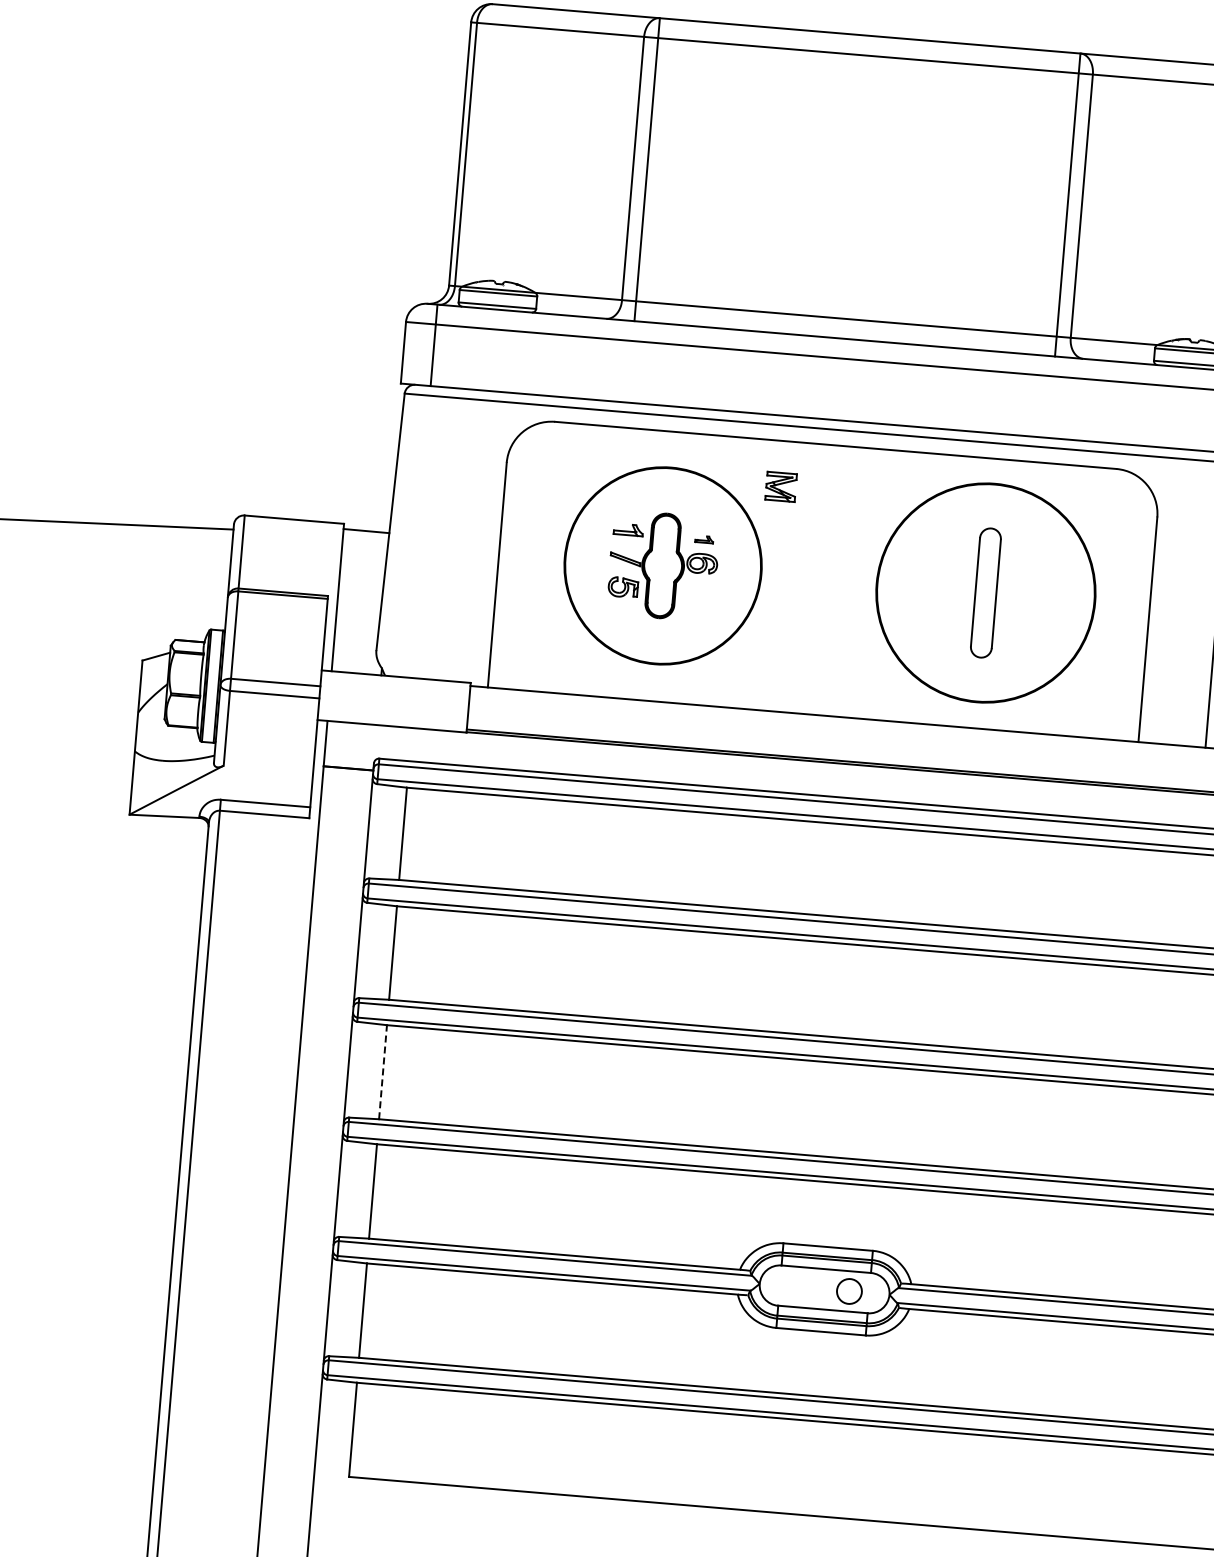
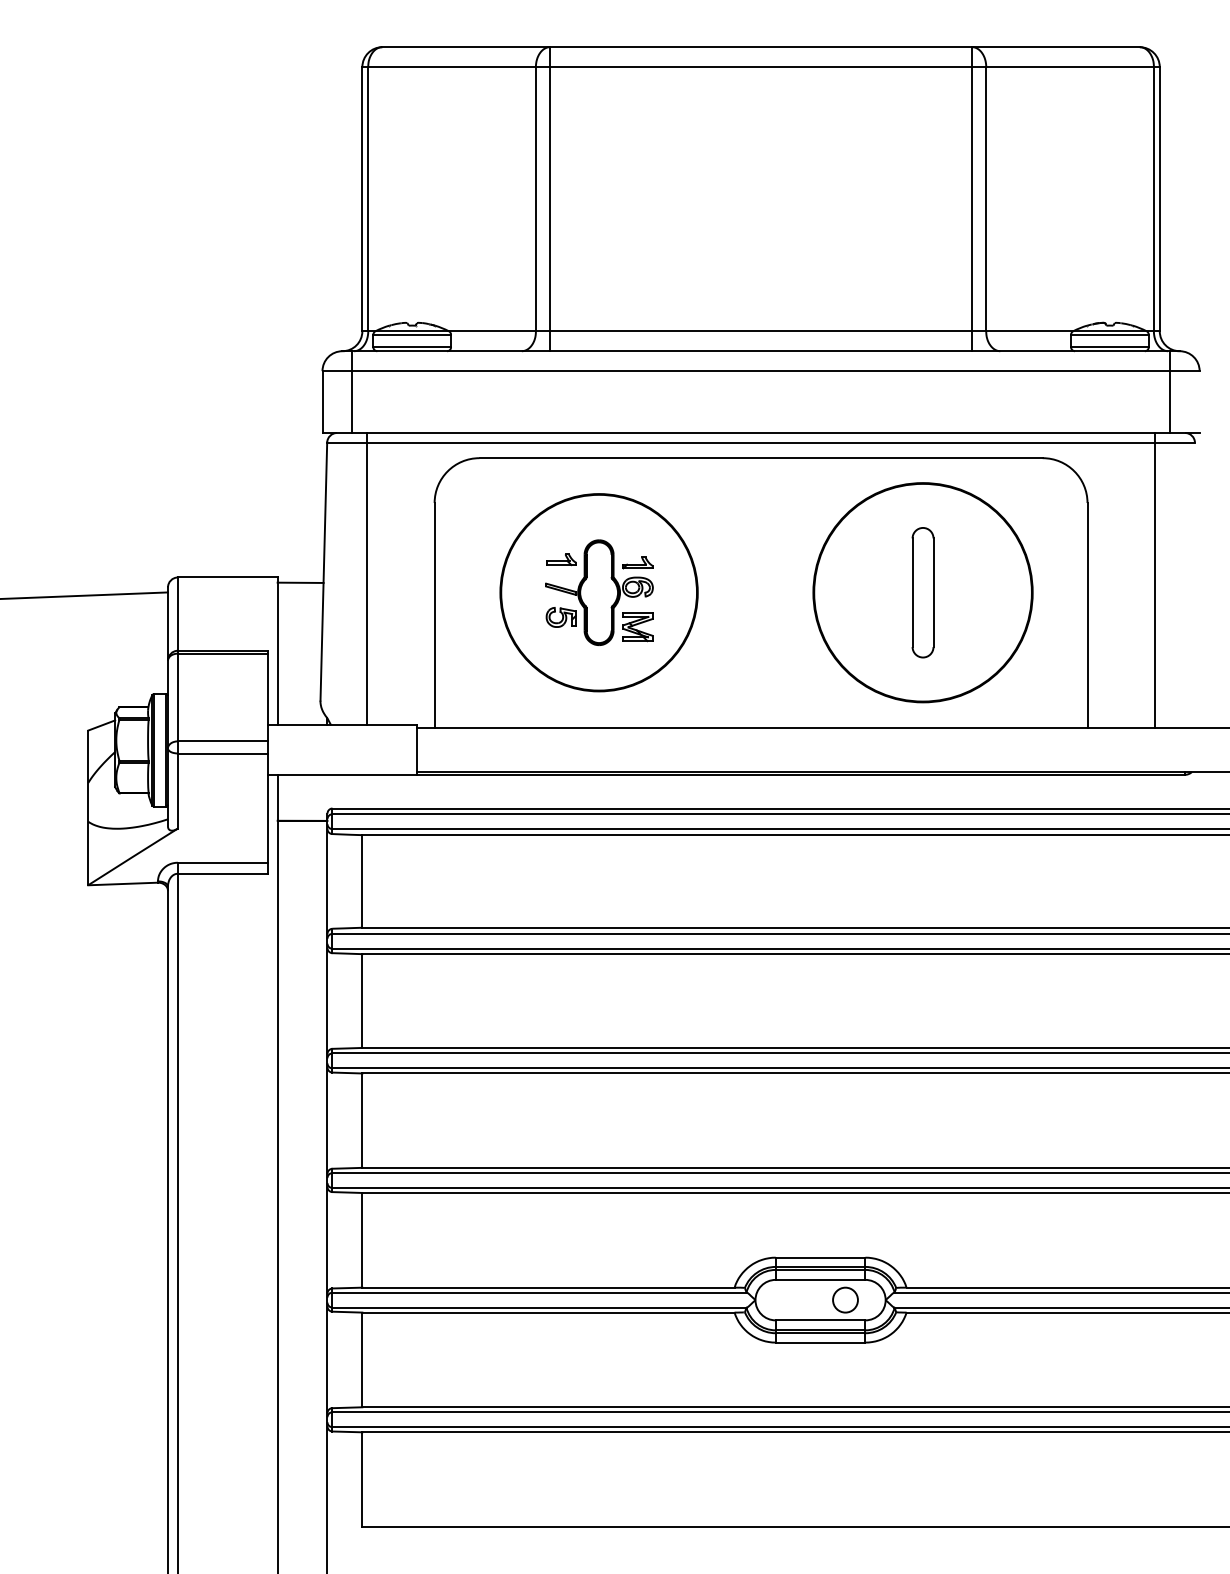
part: (780, 487) -> (637, 627), moved
line: (433, 532) -> (367, 578), added
part: (703, 539) -> (637, 562), size x1.67
line: (383, 1072) -> (362, 1120), dashed -> solid

